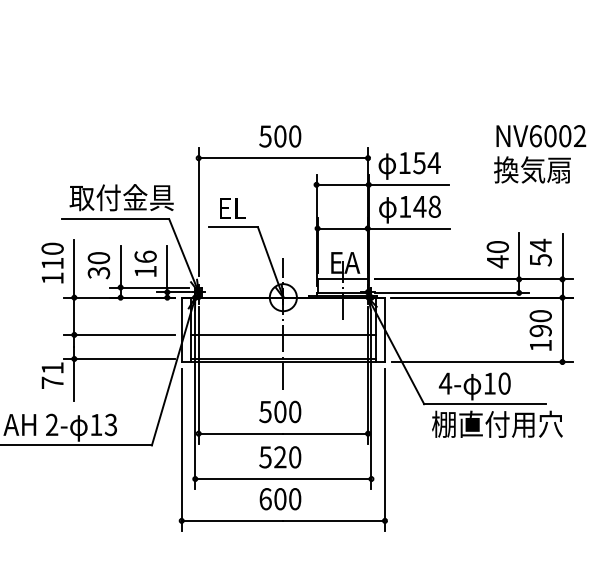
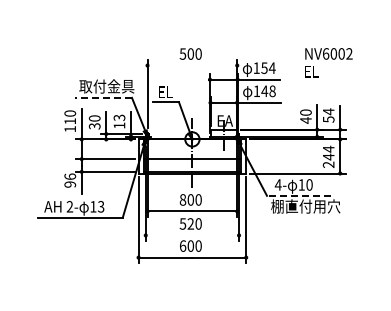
line: (281, 158) -> (191, 65), removed
text: (532, 169) -> (324, 71), 換気扇 -> EL
line: (115, 218) -> (103, 97), solid -> dashed
text: (145, 256) -> (119, 117), 16 -> 13
text: (540, 329) -> (328, 156), 190 -> 244
text: (53, 375) -> (70, 180), 71 -> 96
line: (483, 403) -> (298, 195), solid -> dashed
text: (264, 411) -> (182, 199), 500 -> 800
line: (283, 479) -> (192, 235), removed

